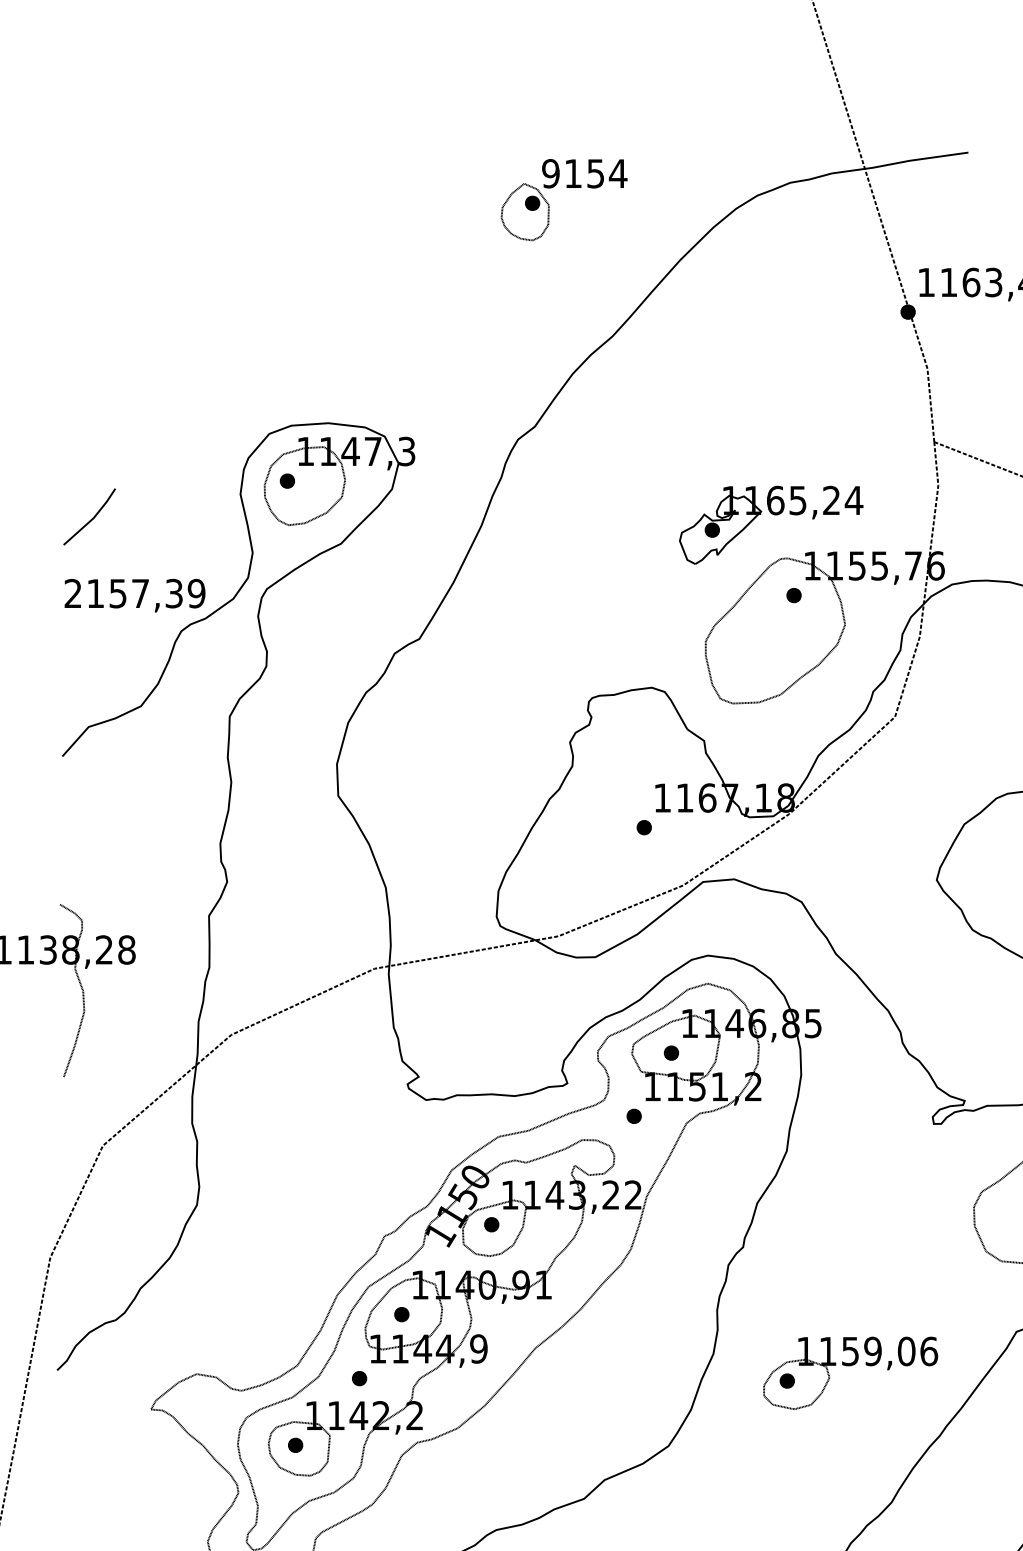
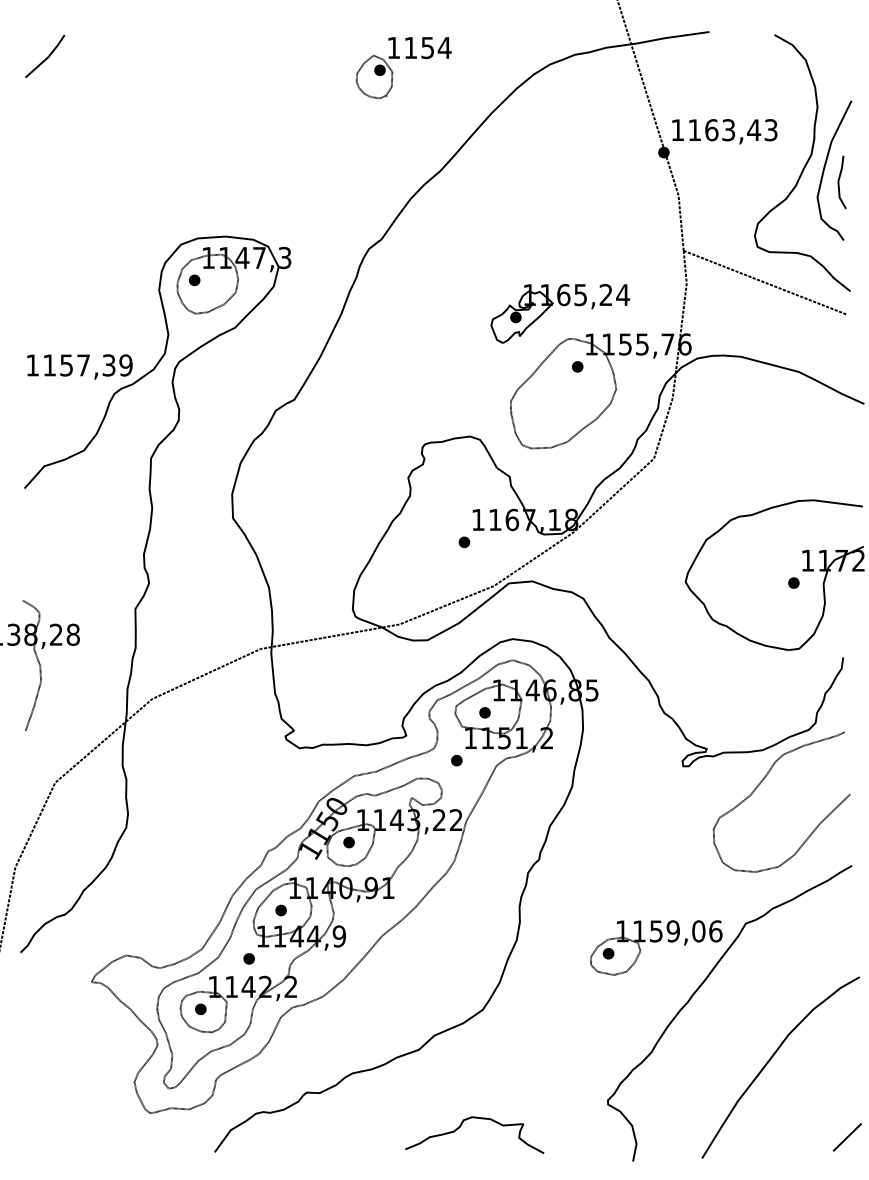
text: (550, 173) -> (393, 47), 9154 -> 1154
line: (91, 518) -> (46, 57), moved
text: (72, 593) -> (32, 365), 2157,39 -> 1157,39
part: (850, 1372) -> (656, 947), moved

